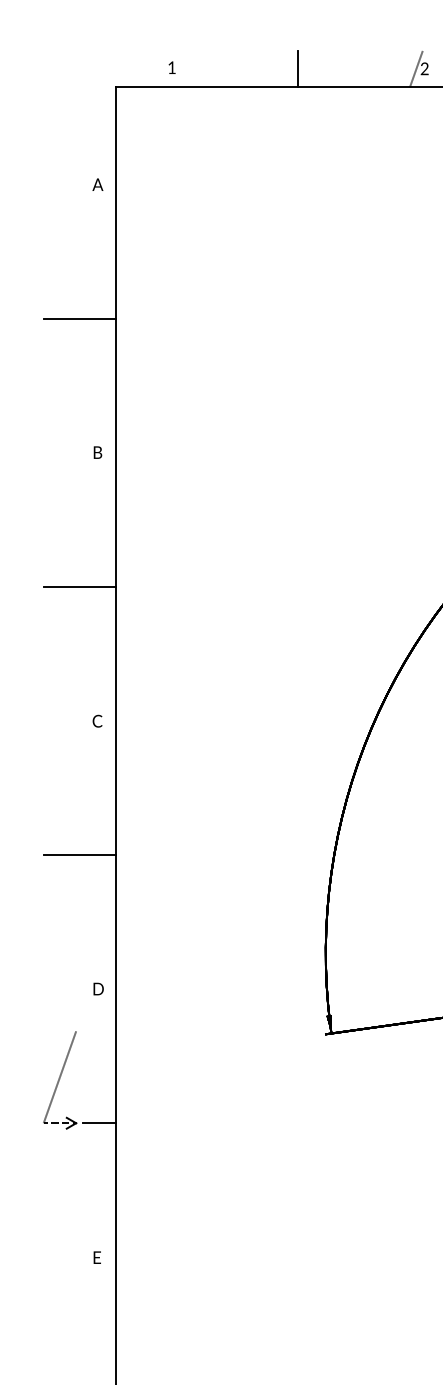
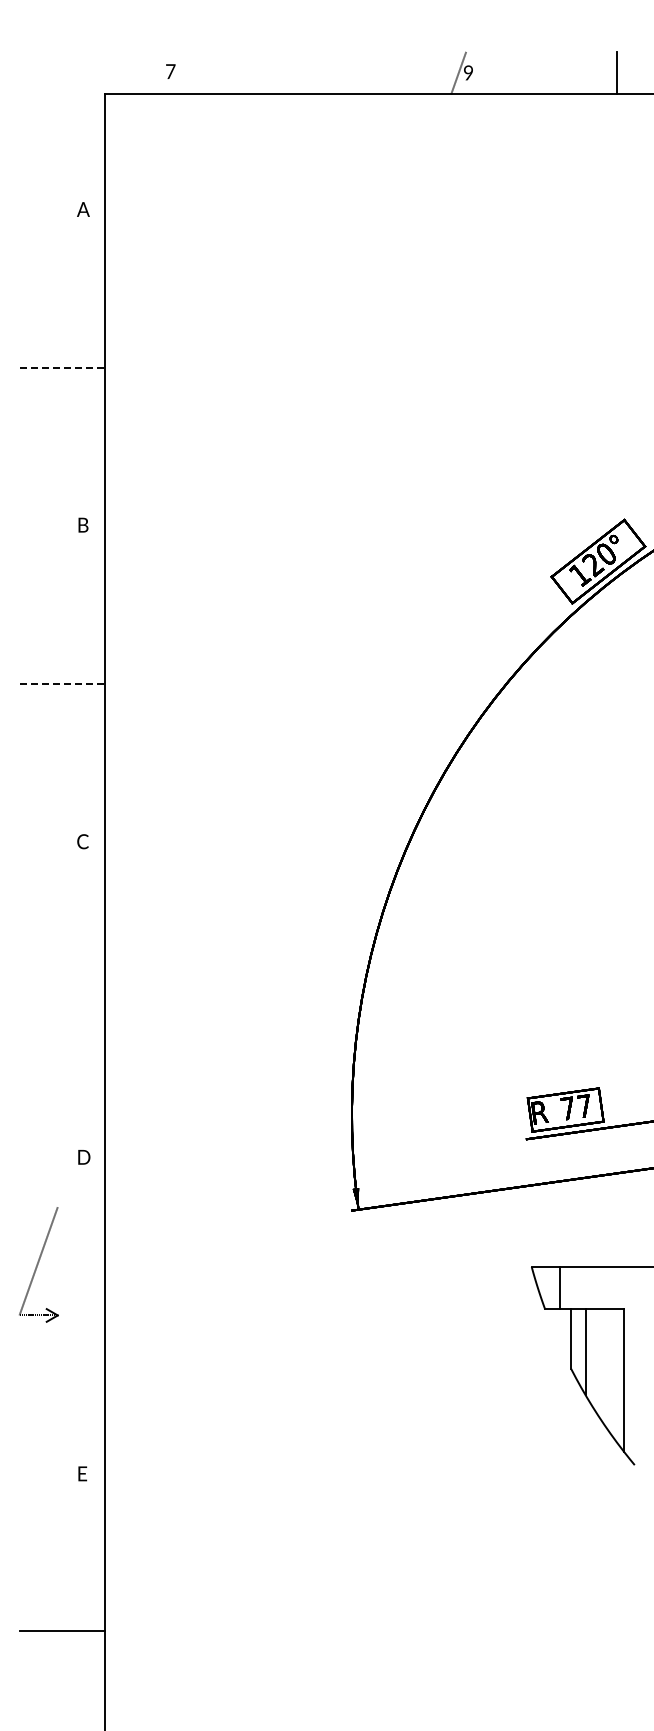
text: (171, 67) -> (170, 71), 1 -> 7
line: (298, 68) -> (319, 72), removed
text: (424, 69) -> (468, 73), 2 -> 9
line: (80, 318) -> (62, 367), solid -> dashed
line: (80, 586) -> (62, 683), solid -> dashed
line: (79, 855) -> (61, 999), removed
line: (99, 1123) -> (85, 1315), removed

